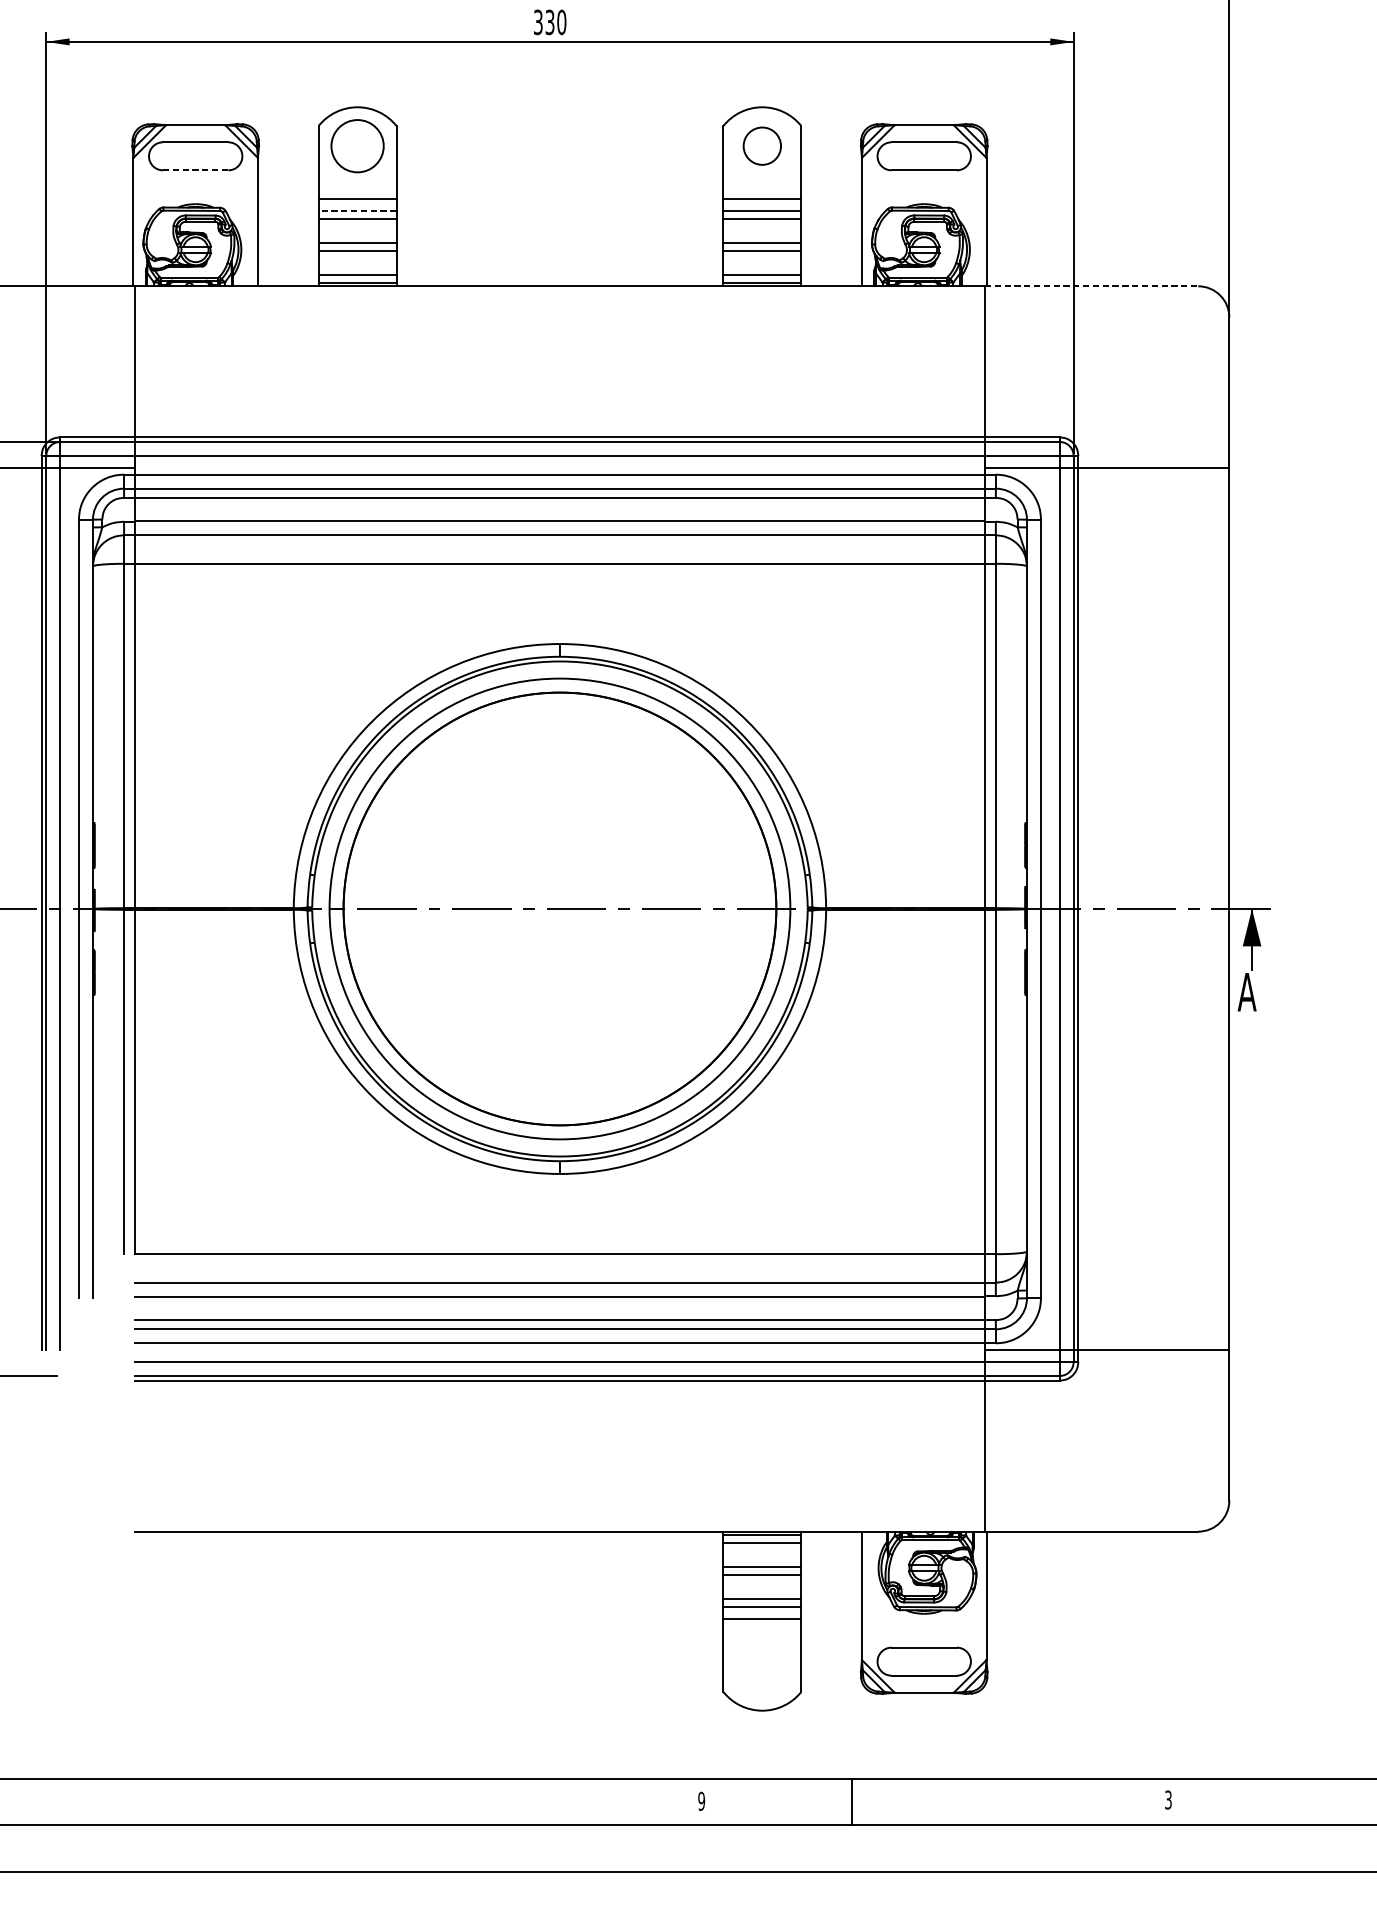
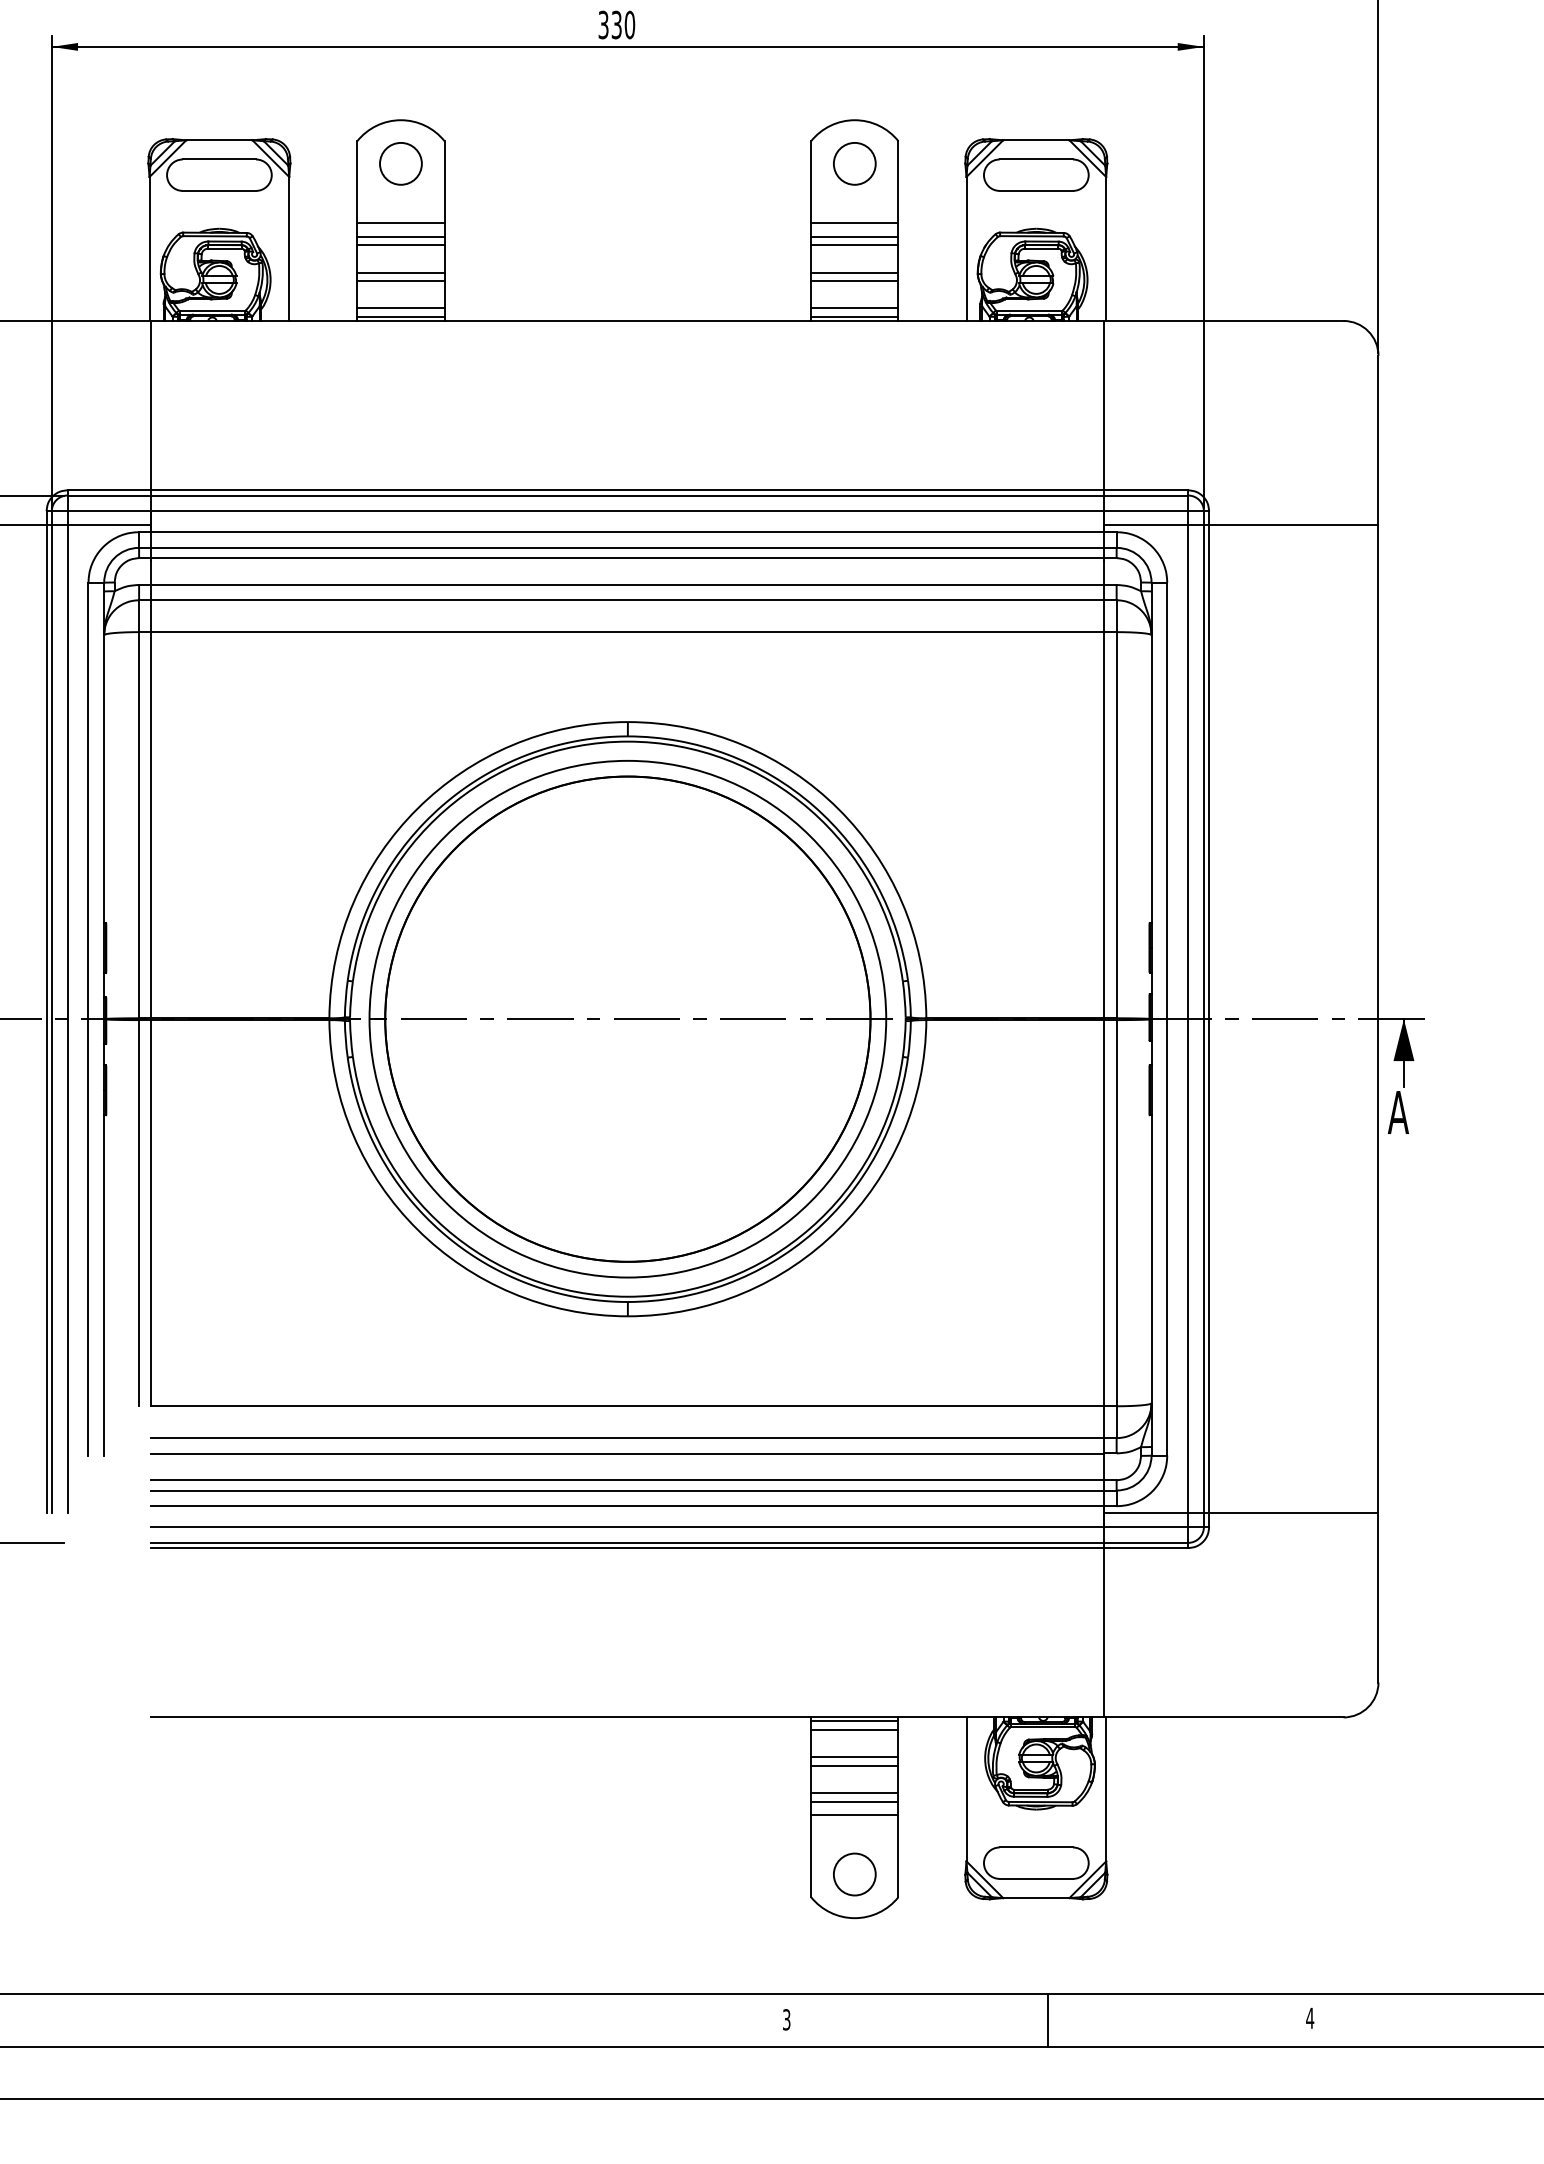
circle: (357, 145) -> (400, 163), size x0.71
line: (195, 169) -> (219, 190), dashed -> solid
line: (357, 210) -> (400, 236), dashed -> solid
line: (1091, 285) -> (1223, 320), dashed -> solid
circle: (762, 1671) -> (854, 1874), added
text: (1168, 1800) -> (1310, 2018), 3 -> 4
text: (701, 1801) -> (786, 2019), 9 -> 3
line: (852, 1801) -> (1048, 2020), moved

